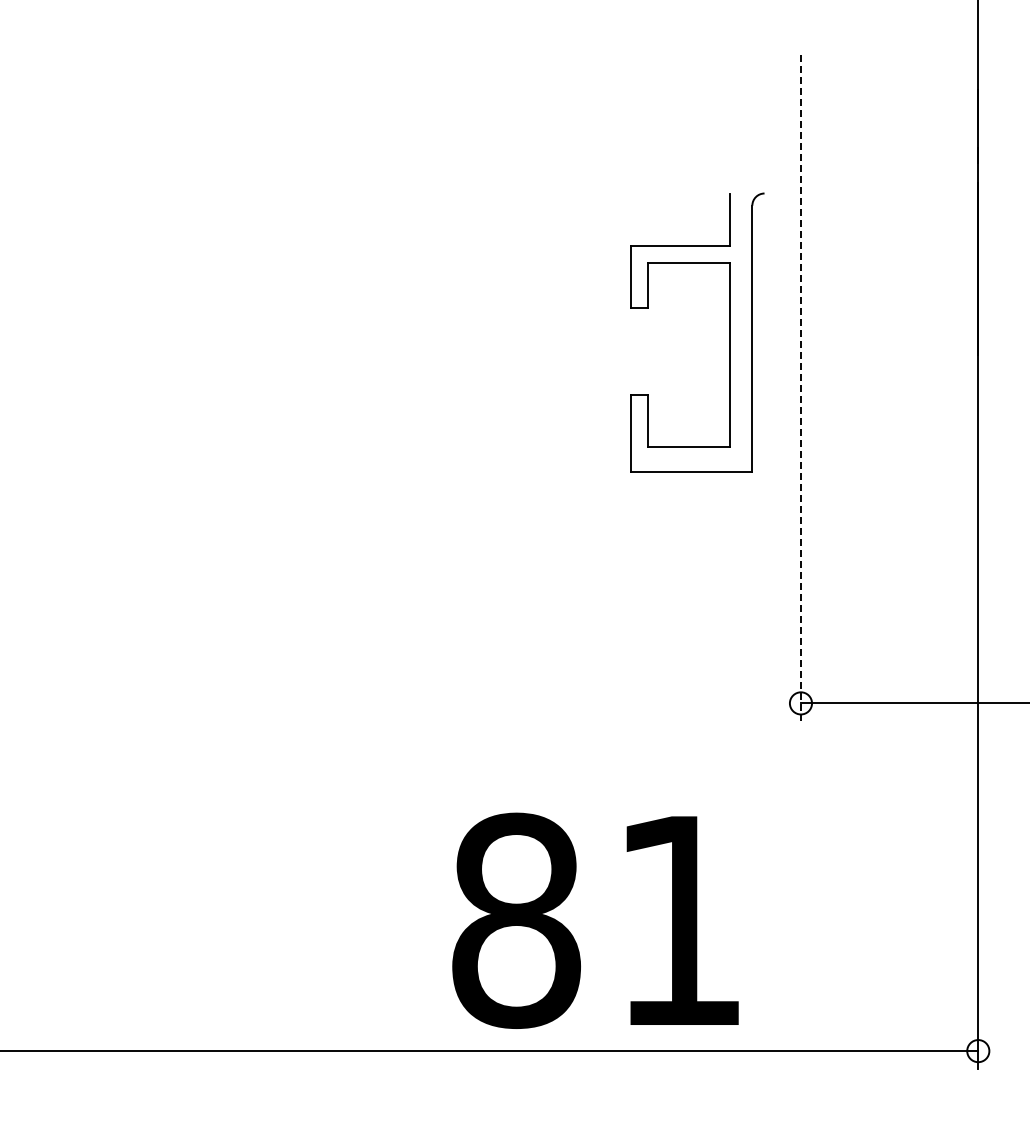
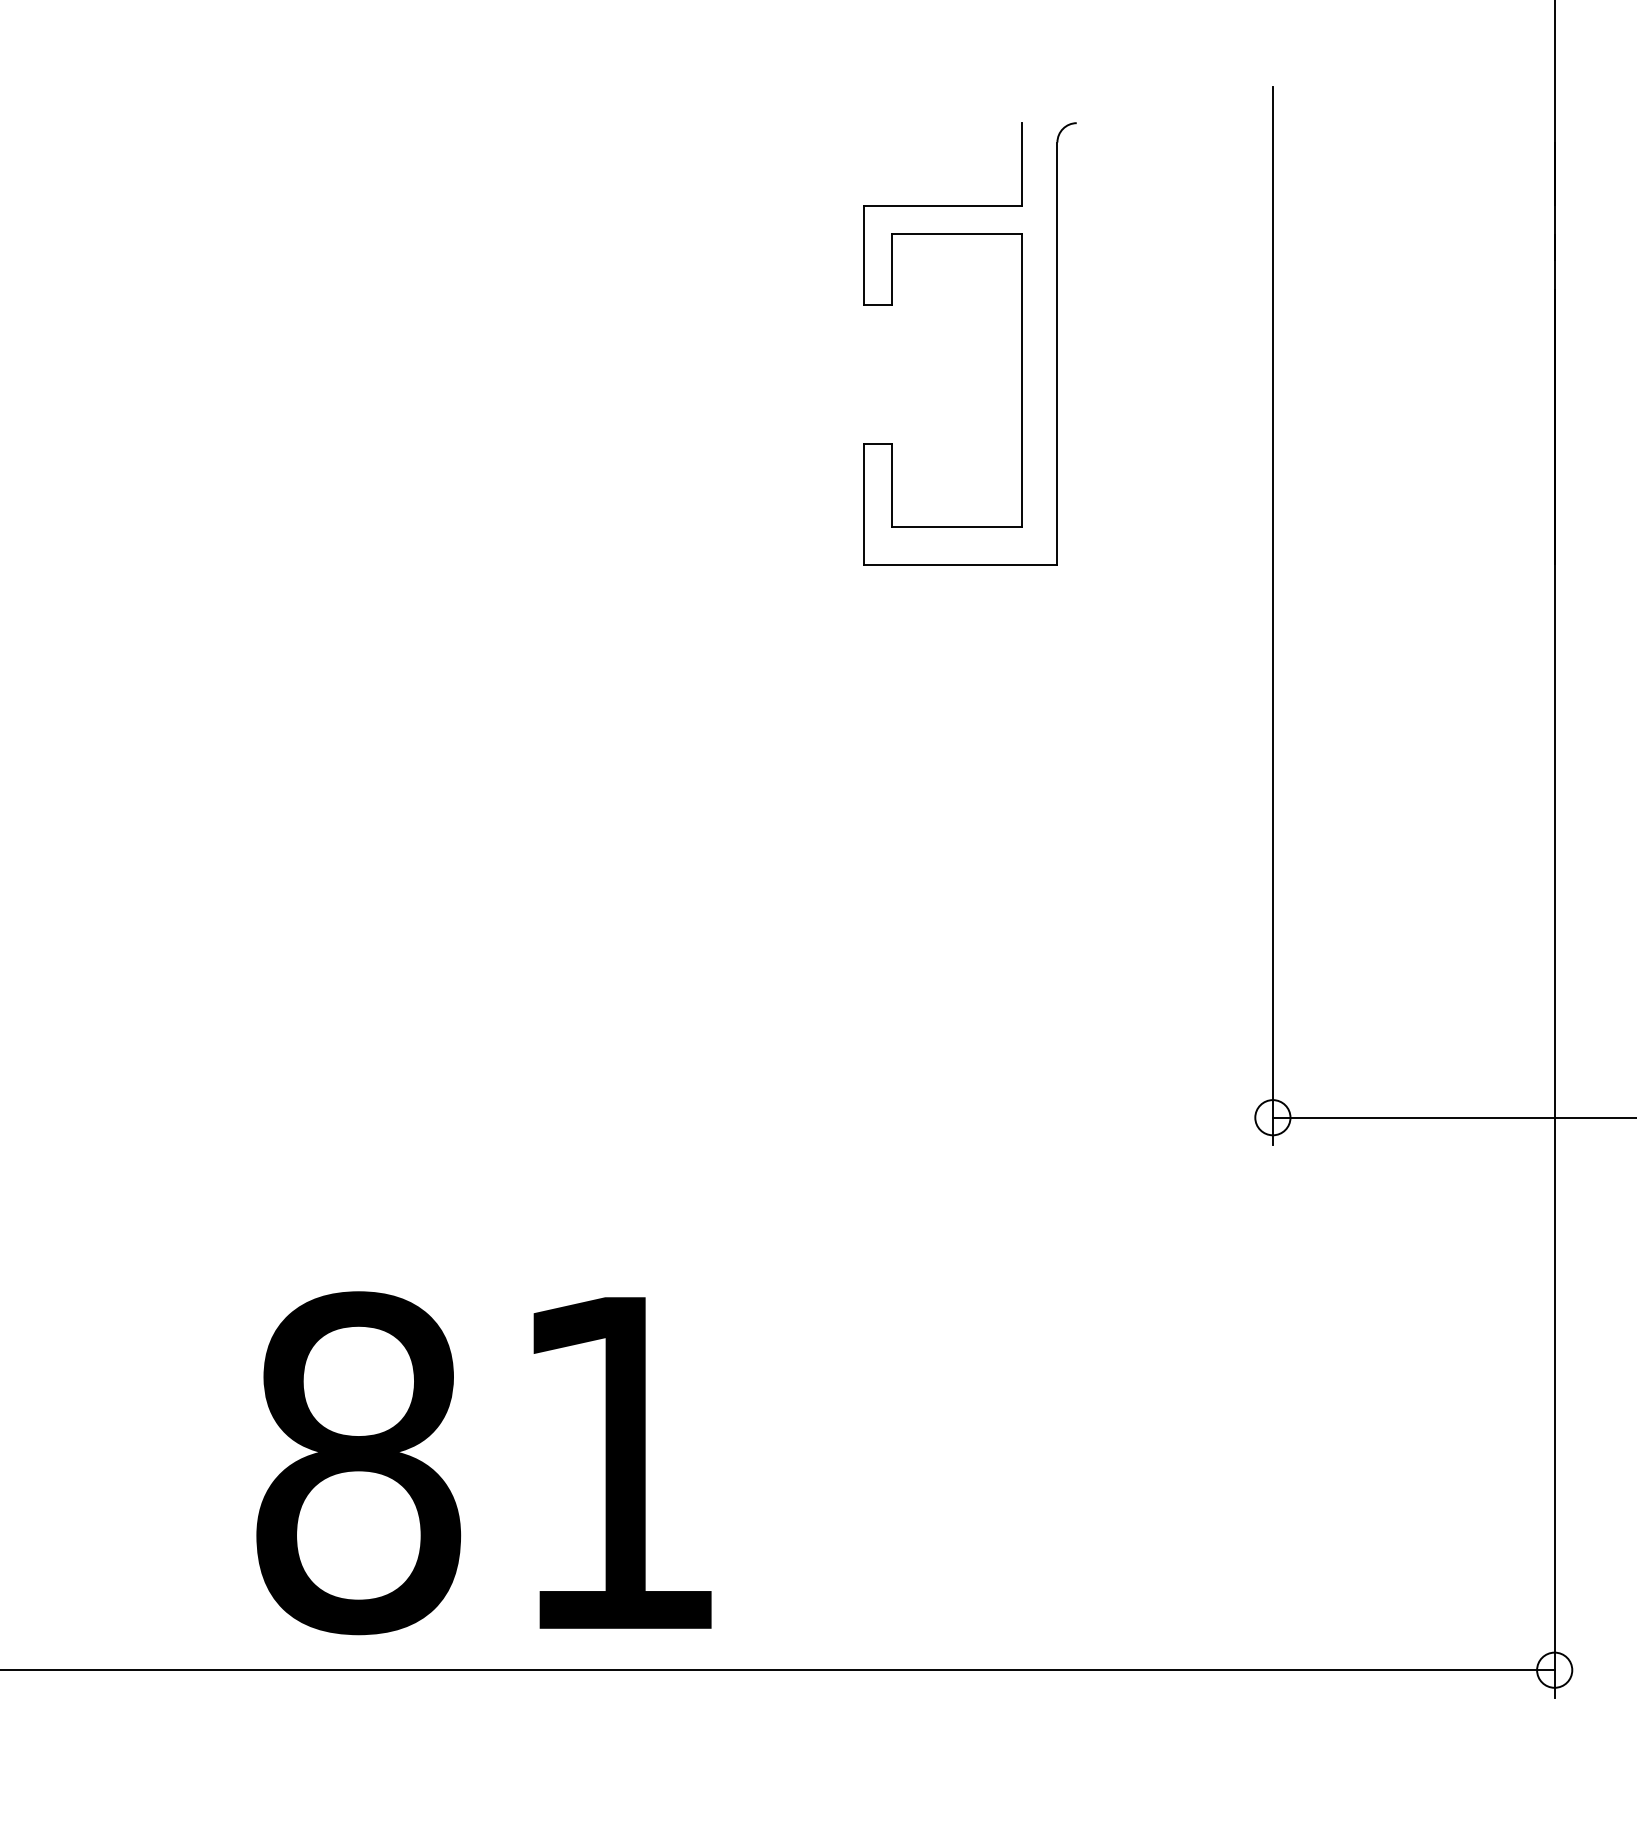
part: (729, 332) -> (1021, 344), moved
line: (800, 387) -> (1272, 615), dashed -> solid
text: (595, 920) -> (484, 1462), moved

